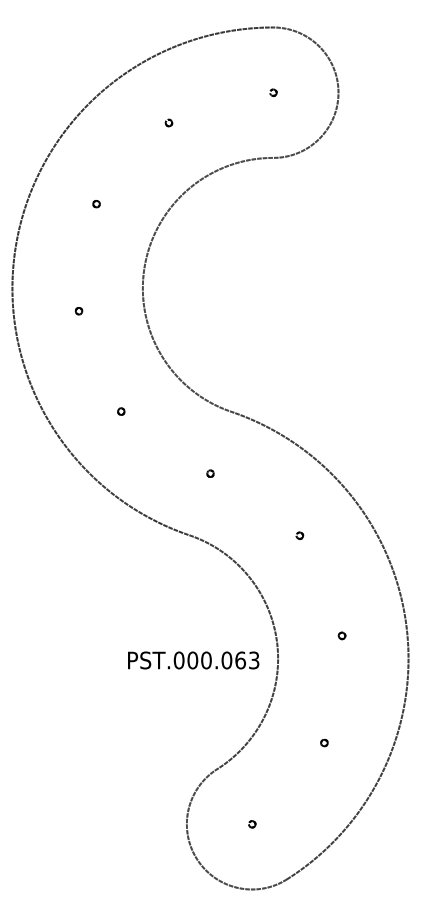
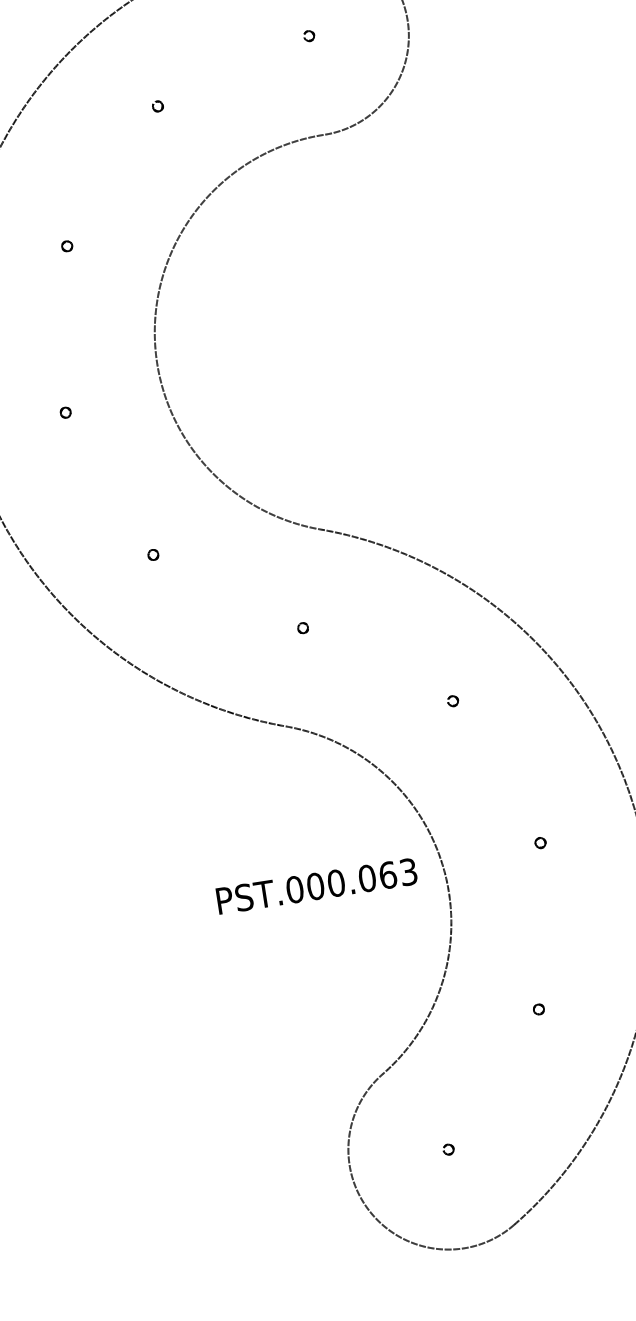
text: (193, 660) -> (316, 886), moved

